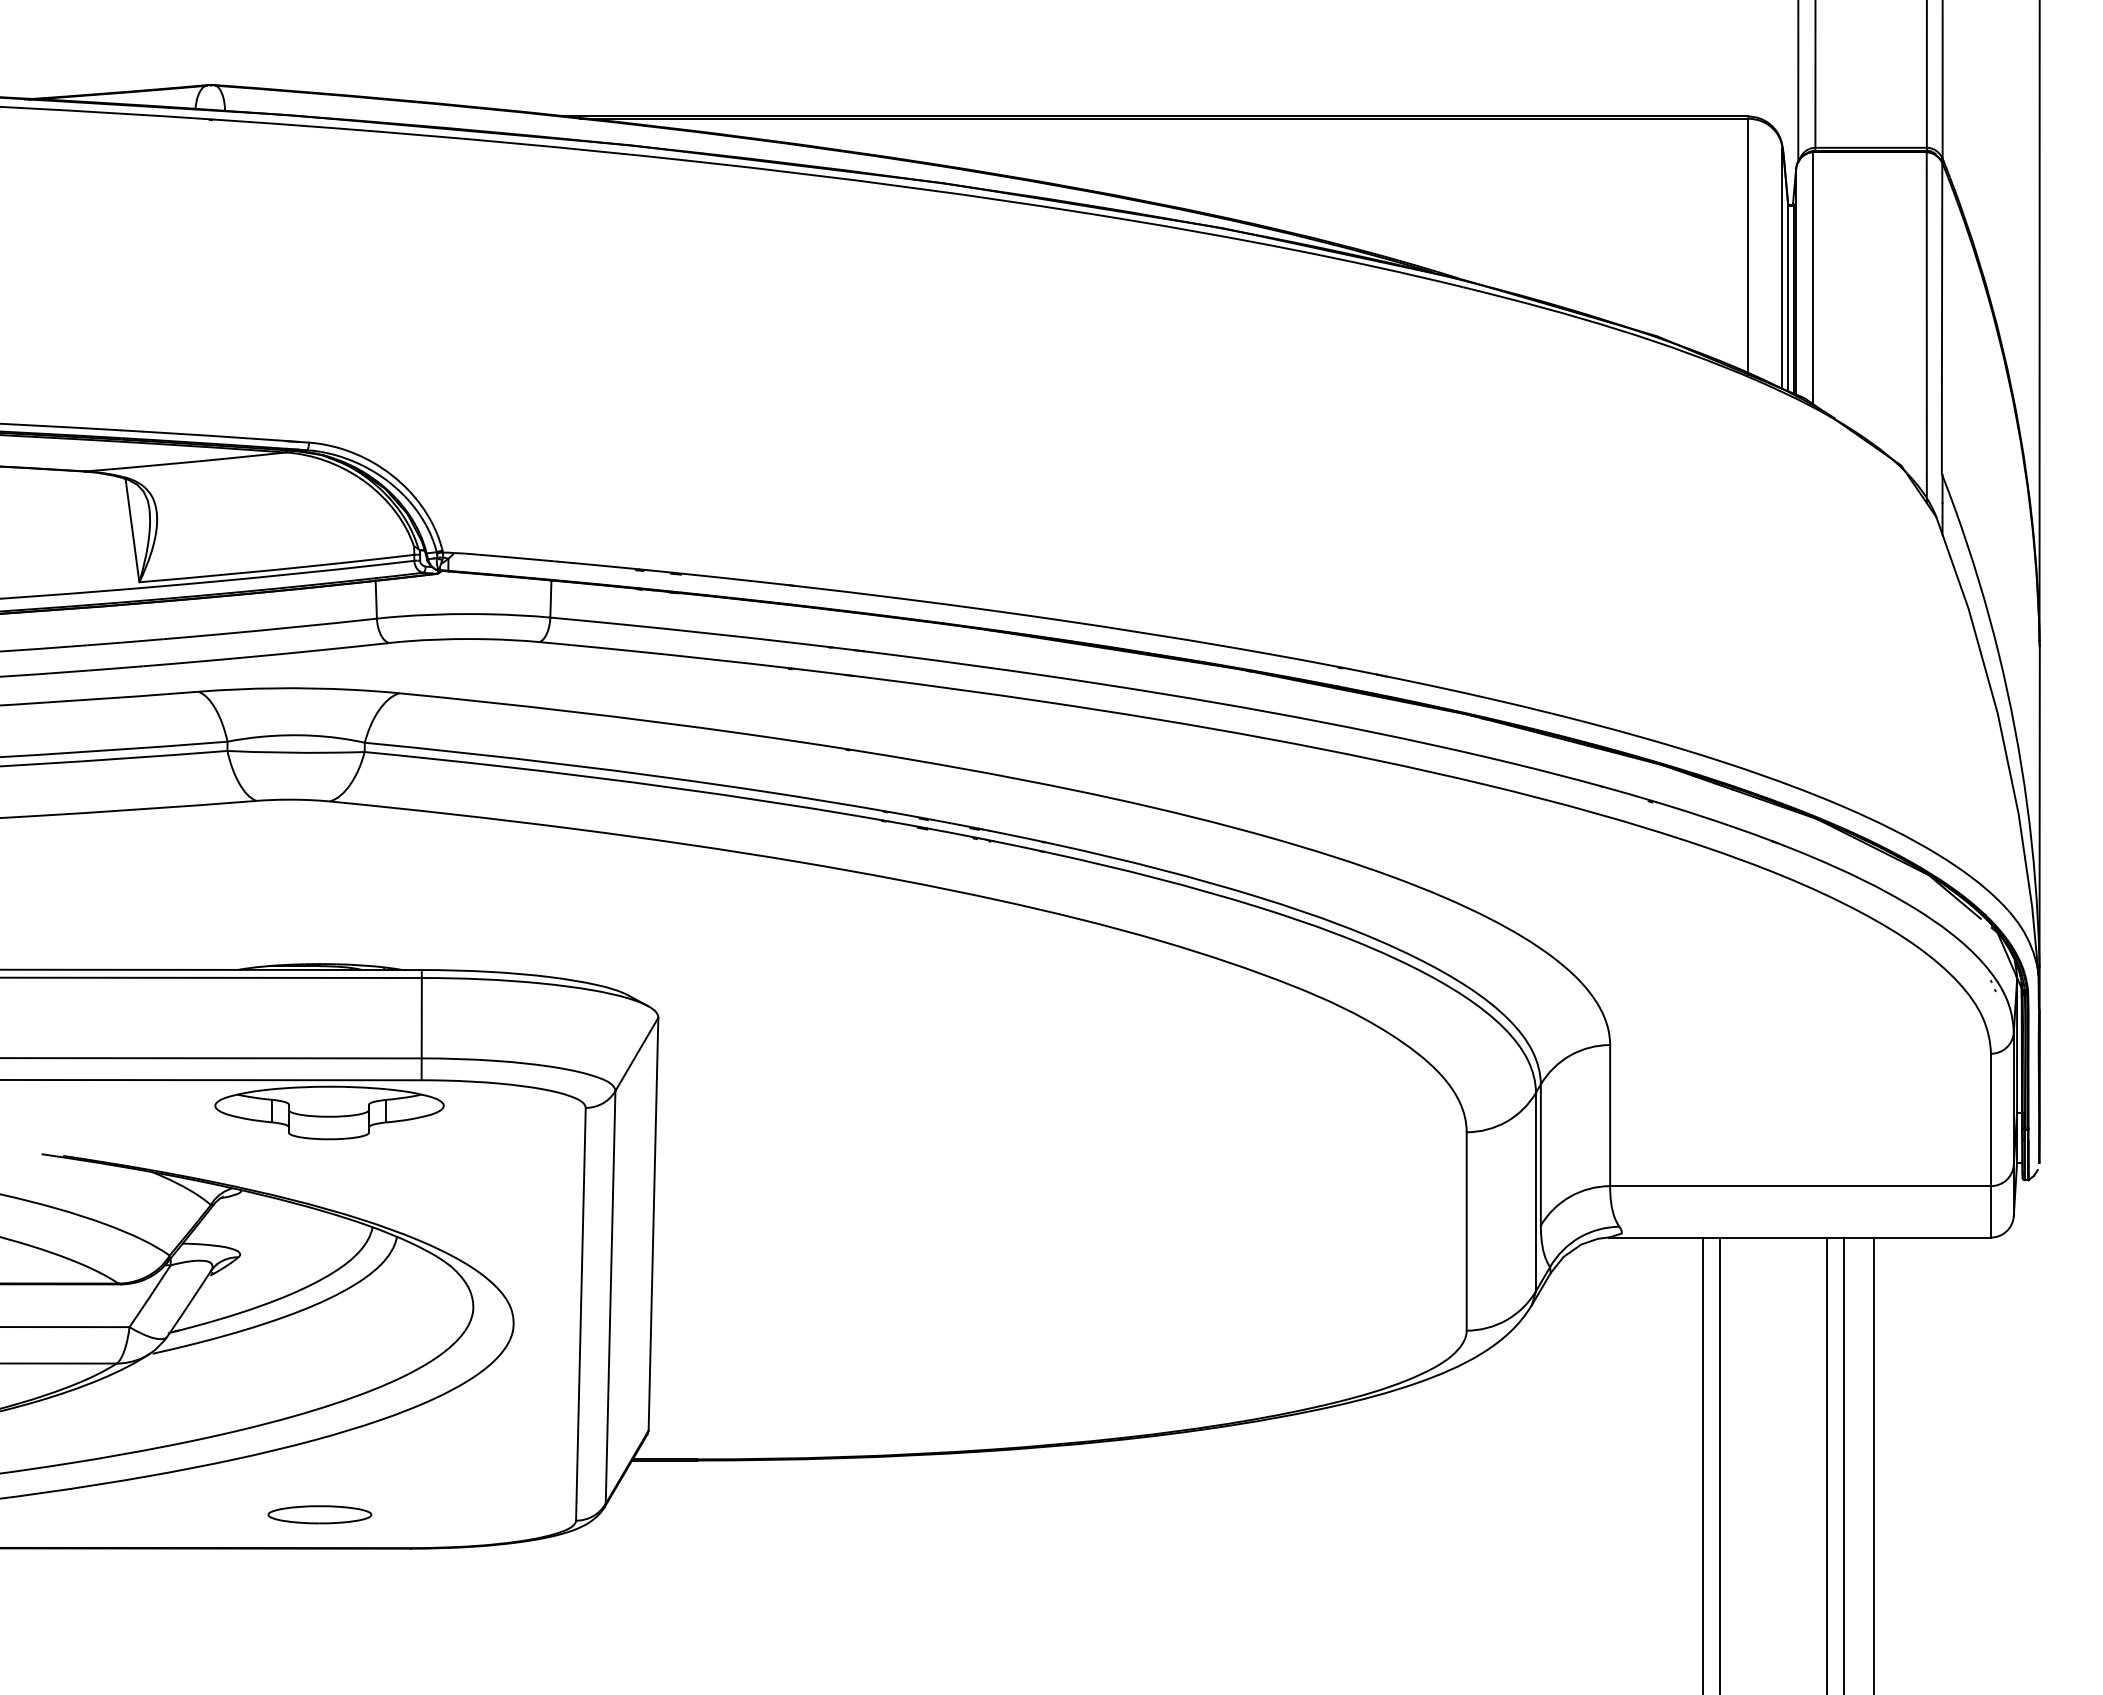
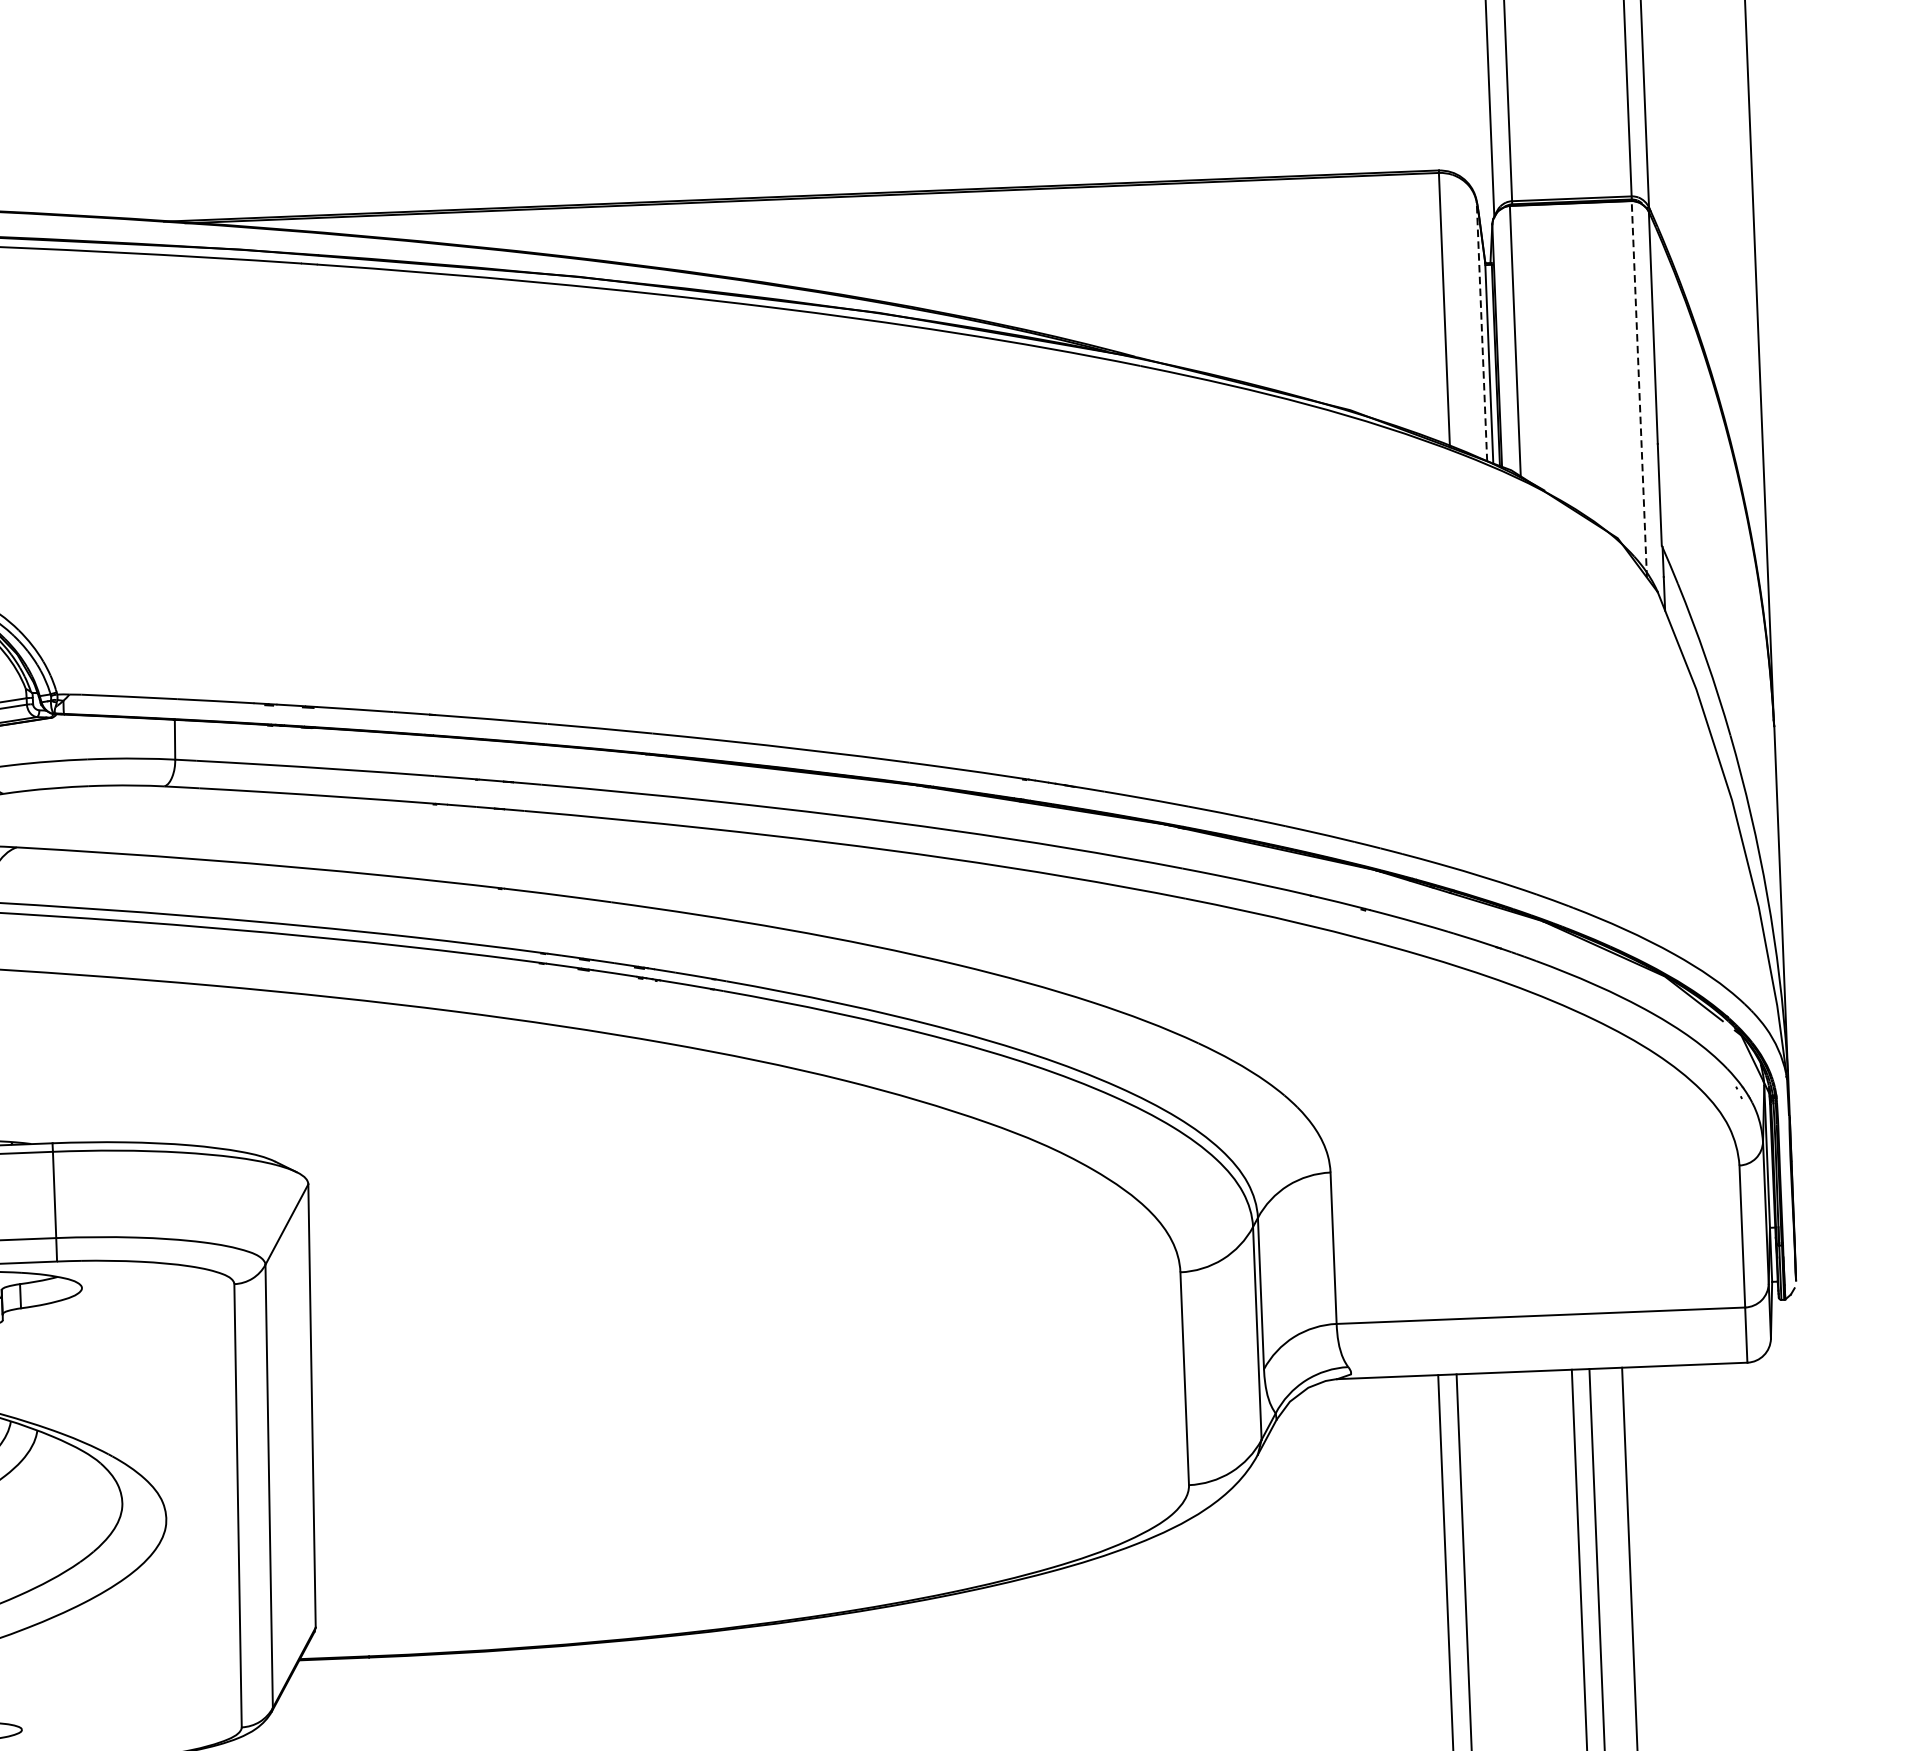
line: (1782, 268) -> (1481, 332), solid -> dashed
line: (1926, 327) -> (1639, 389), solid -> dashed

